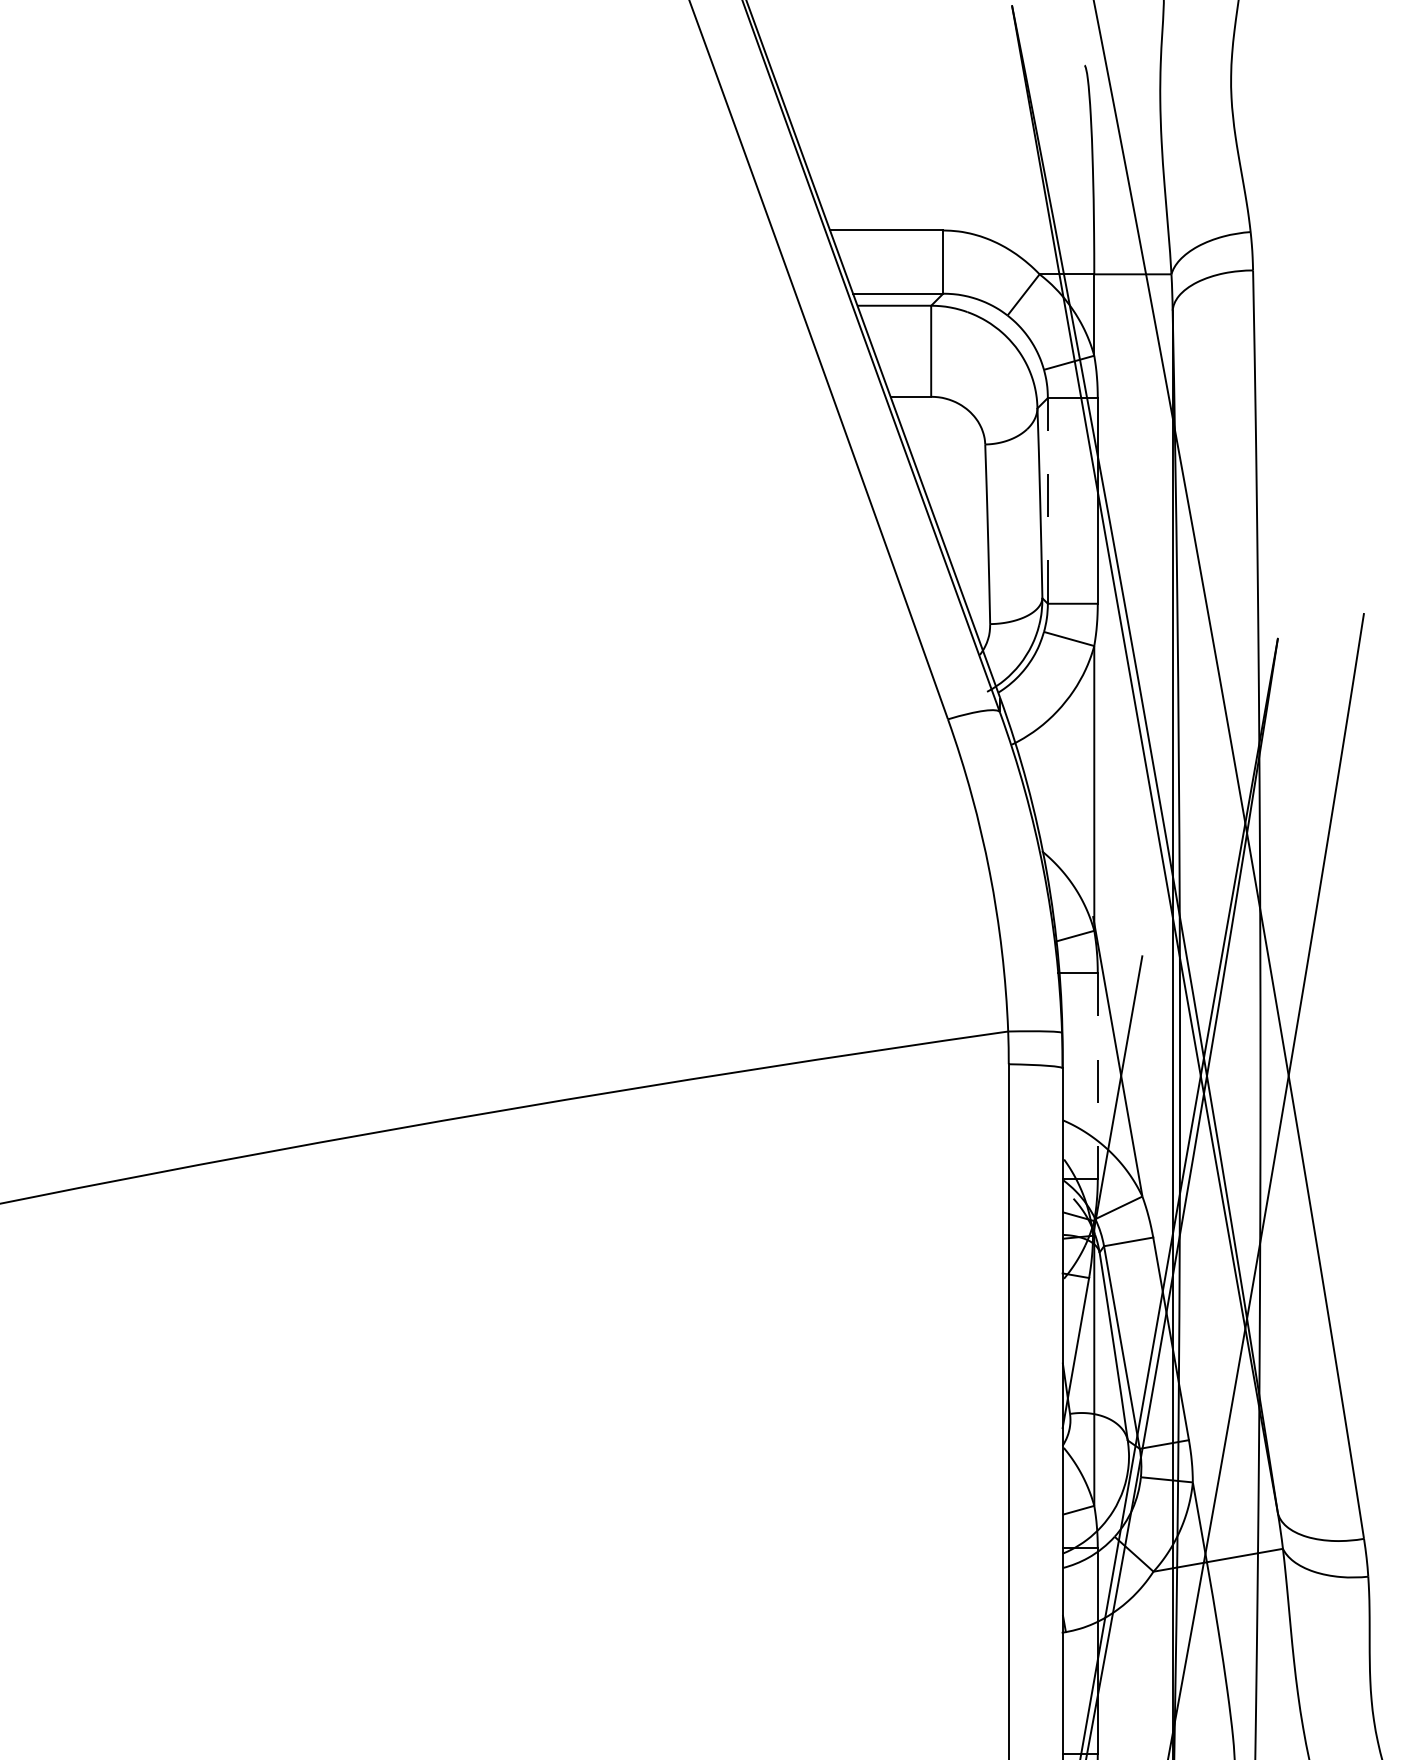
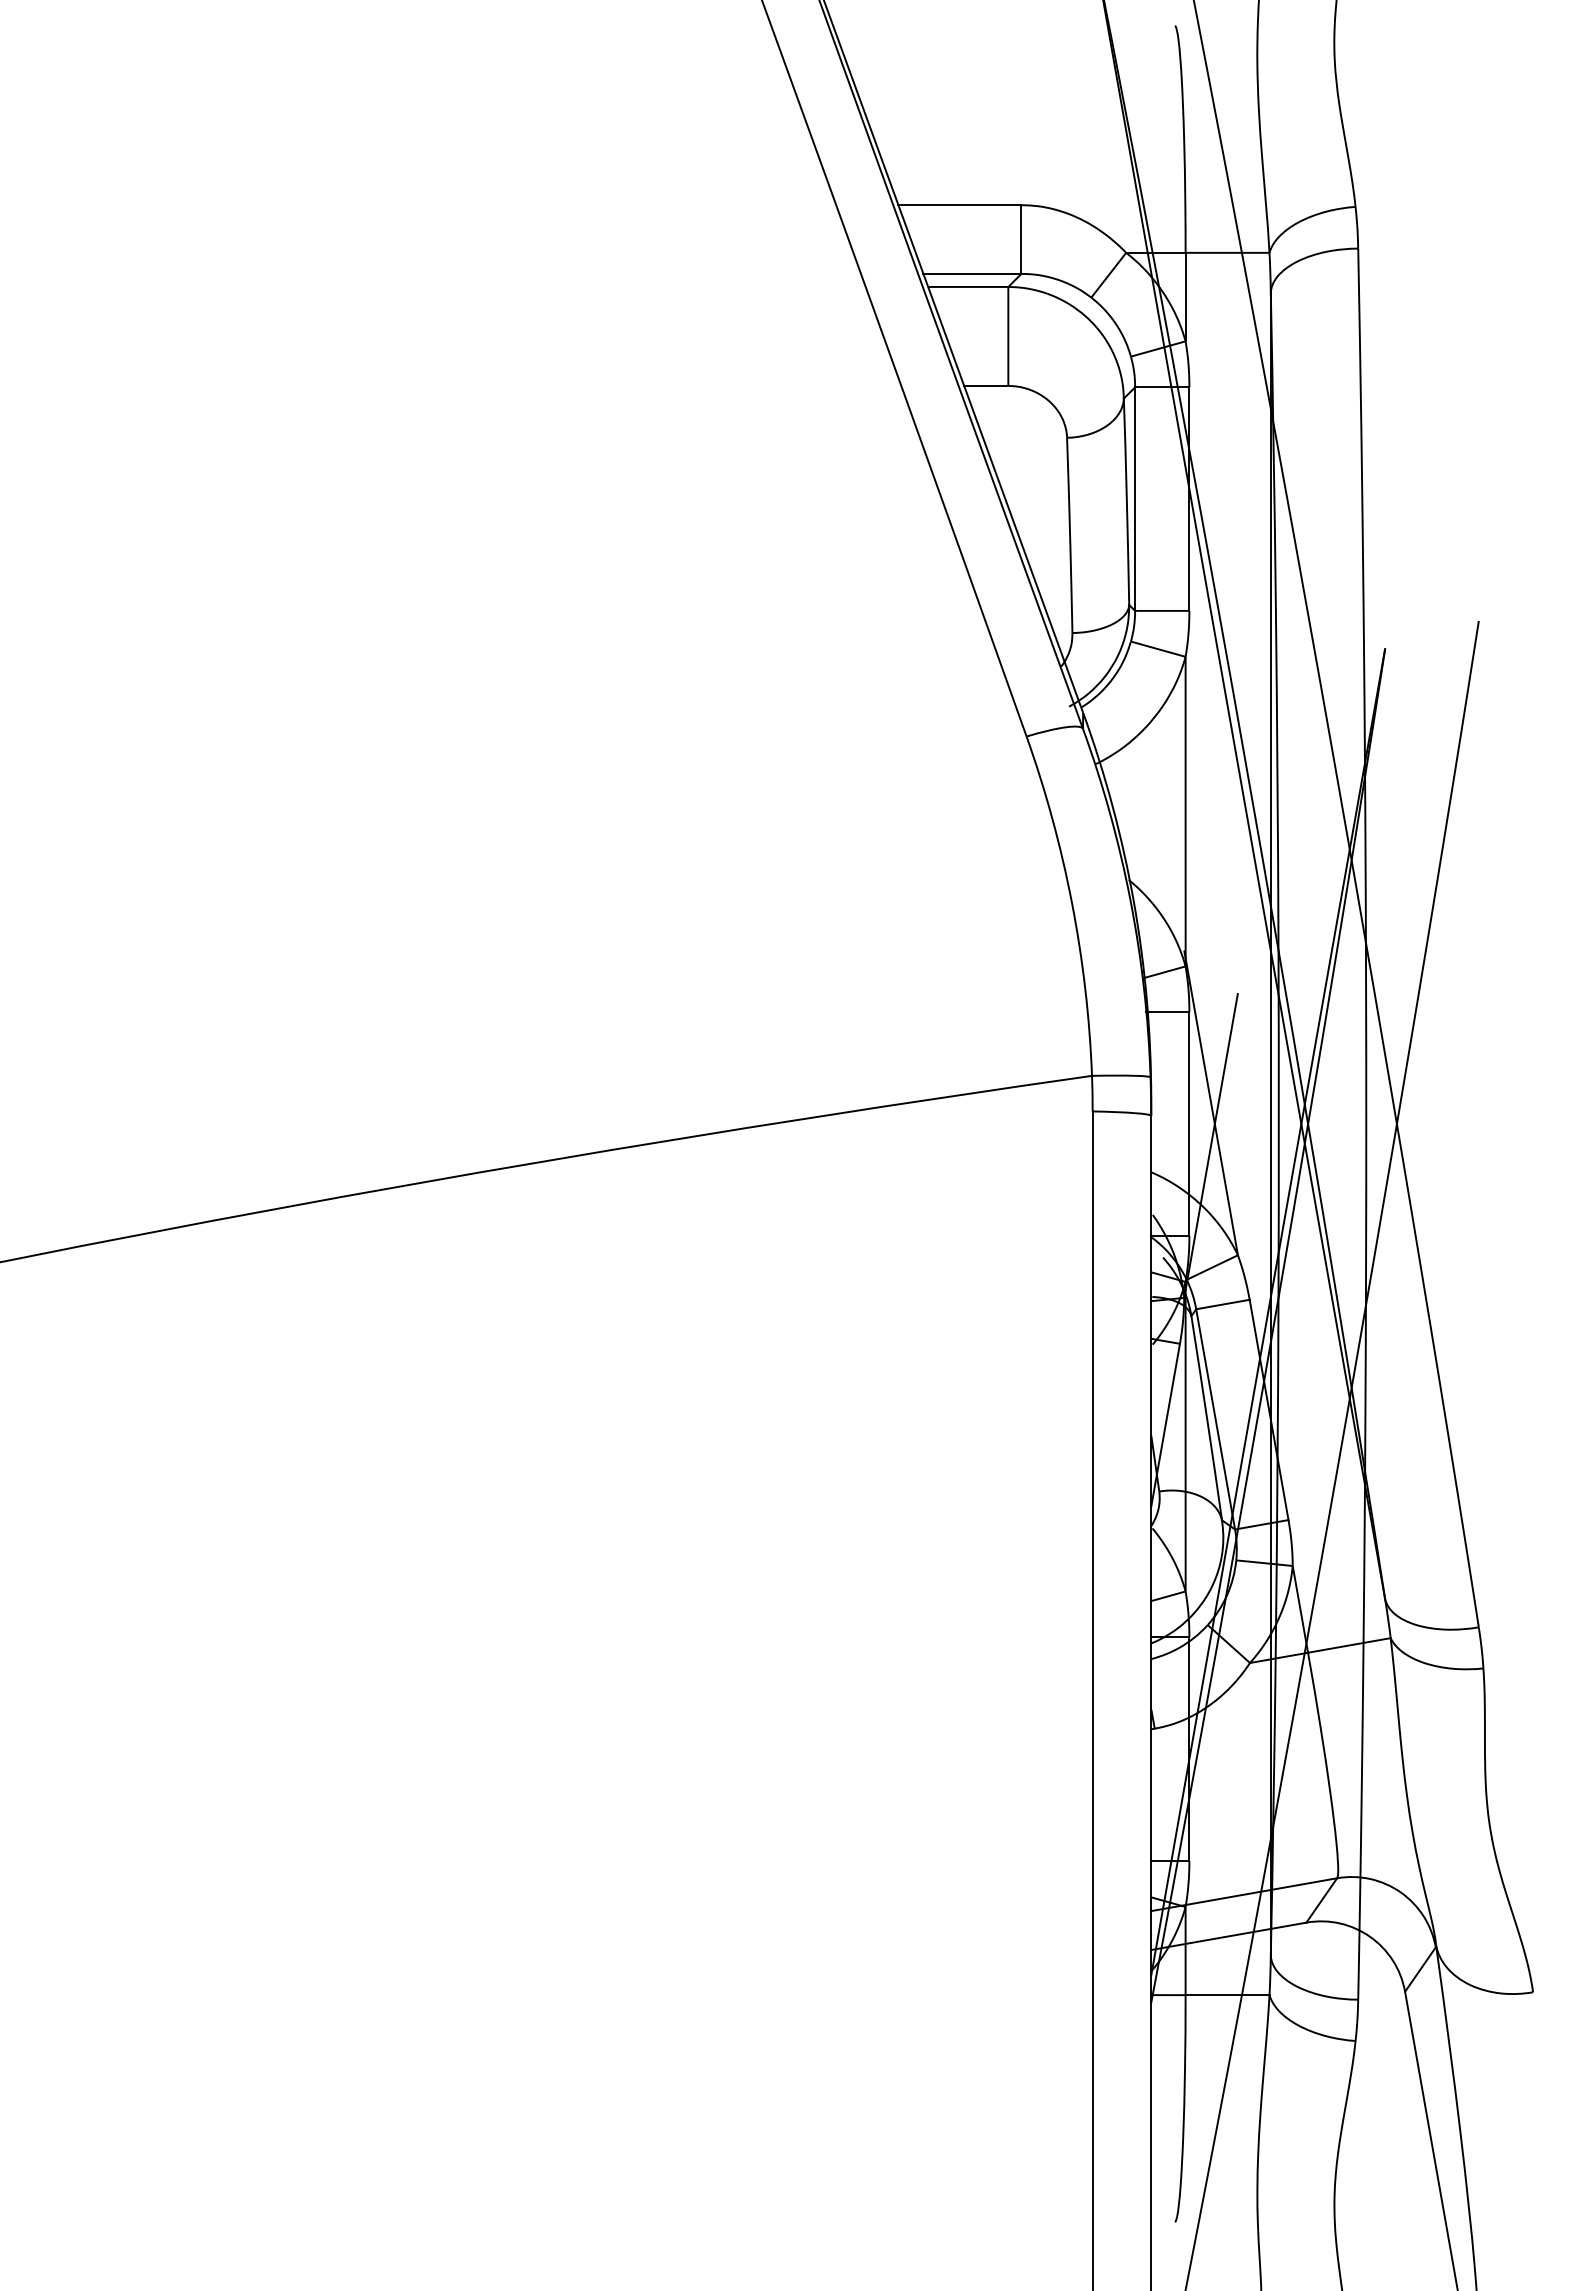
line: (1048, 501) -> (1135, 499), dashed -> solid
line: (1097, 1076) -> (1189, 1124), dashed -> solid

